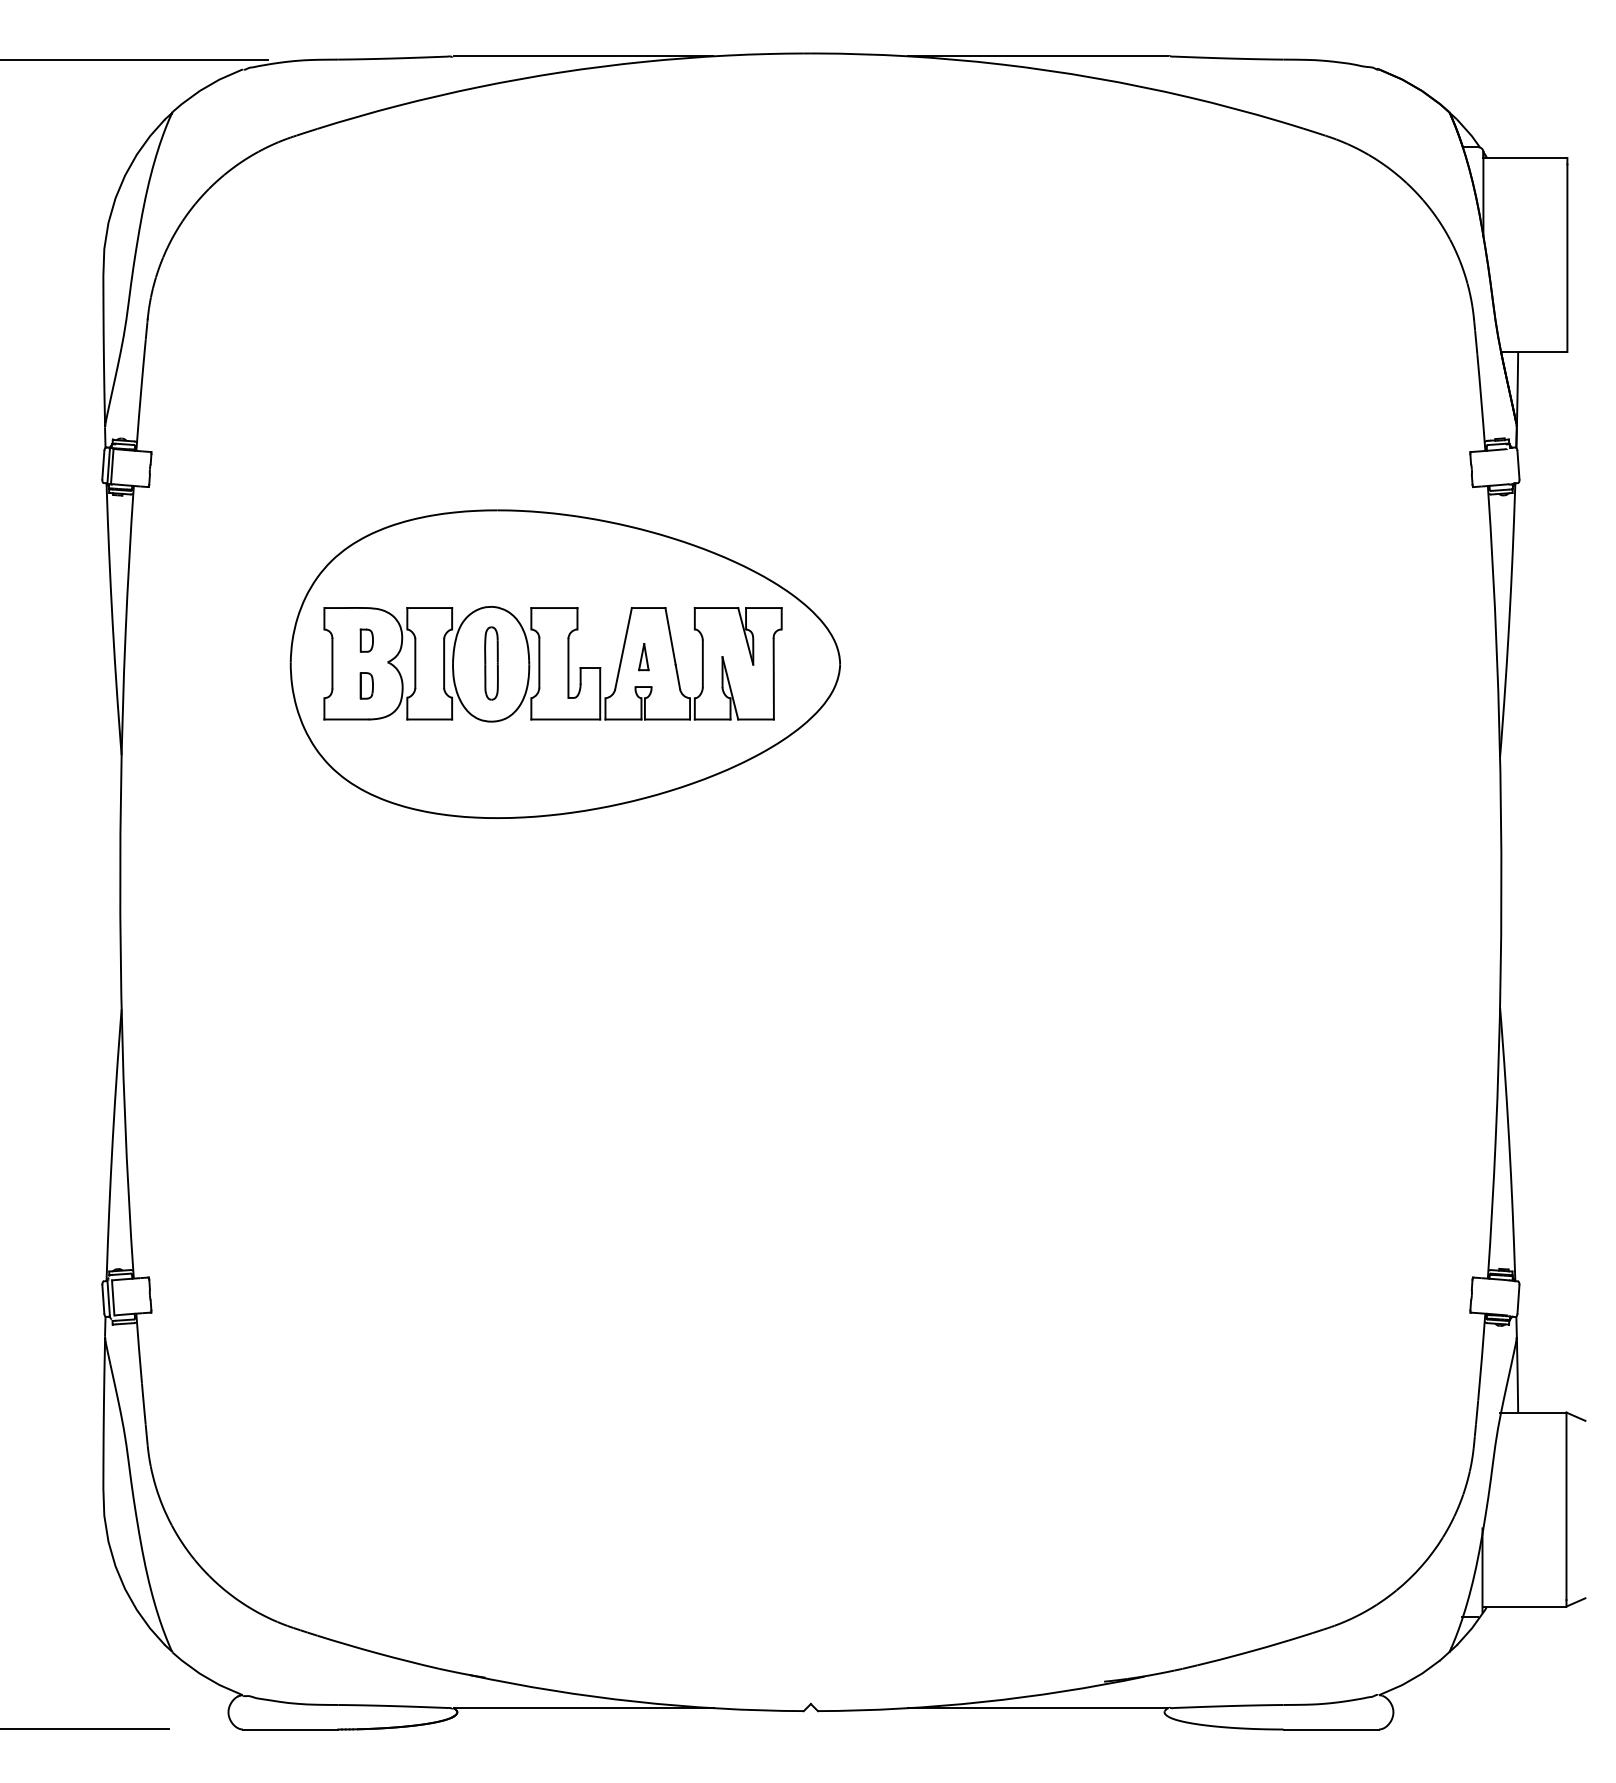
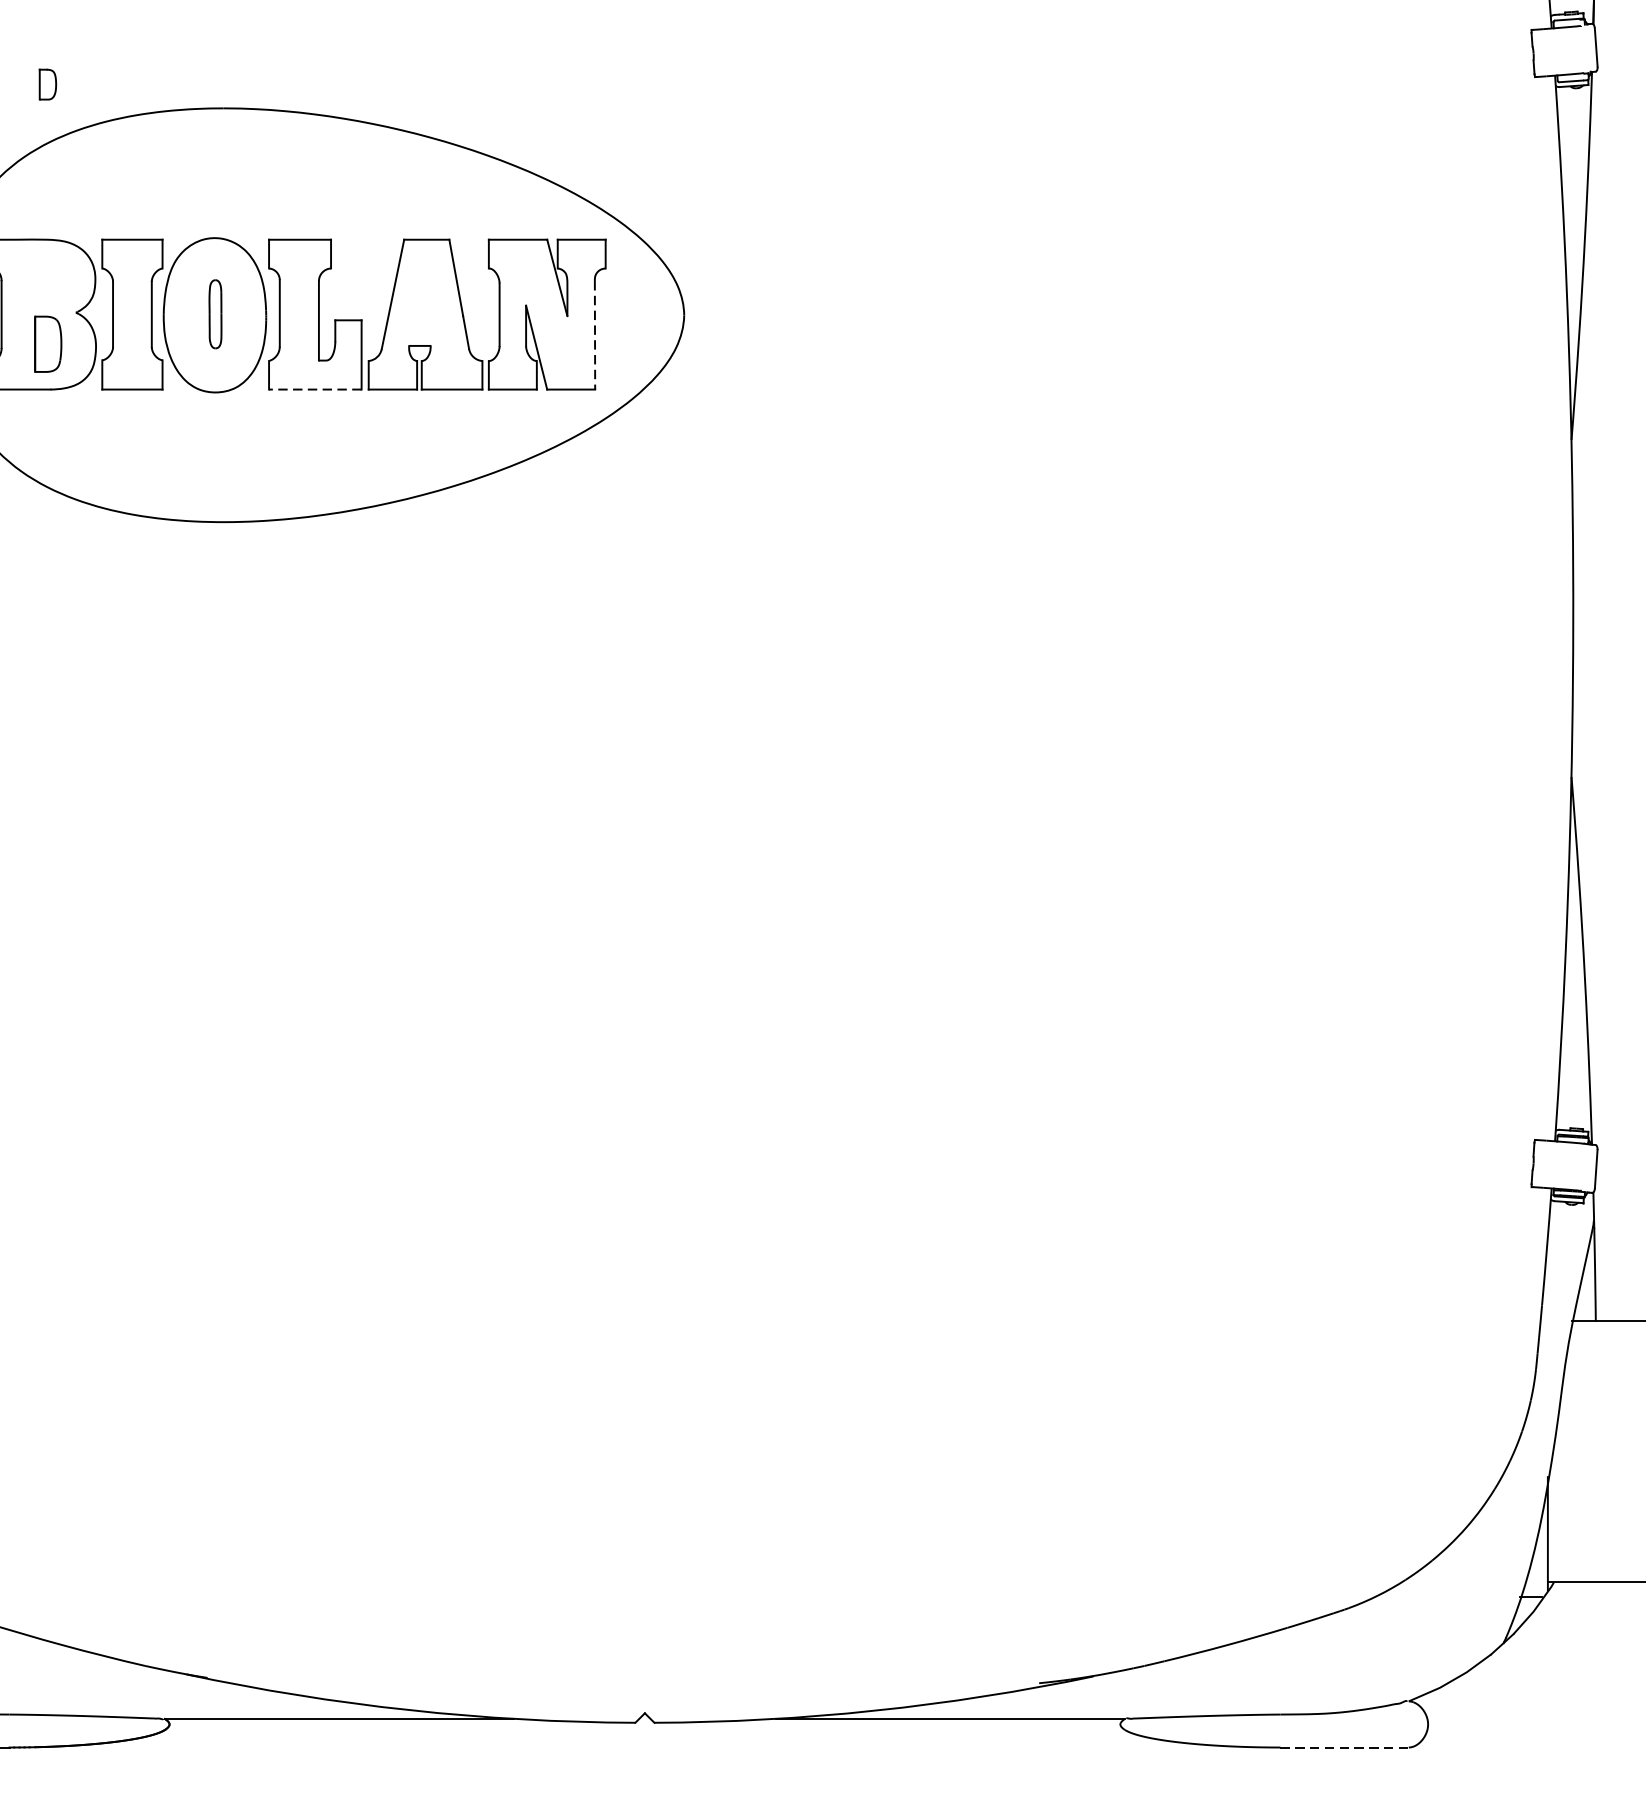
part: (366, 640) -> (47, 84), moved
part: (643, 657) -> (419, 306), removed
part: (491, 663) -> (215, 314), size x0.7
line: (773, 679) -> (594, 335), solid -> dashed
part: (366, 685) -> (47, 343), size x1.6
line: (565, 719) -> (314, 389), solid -> dashed
line: (1331, 1729) -> (1344, 1747), solid -> dashed

